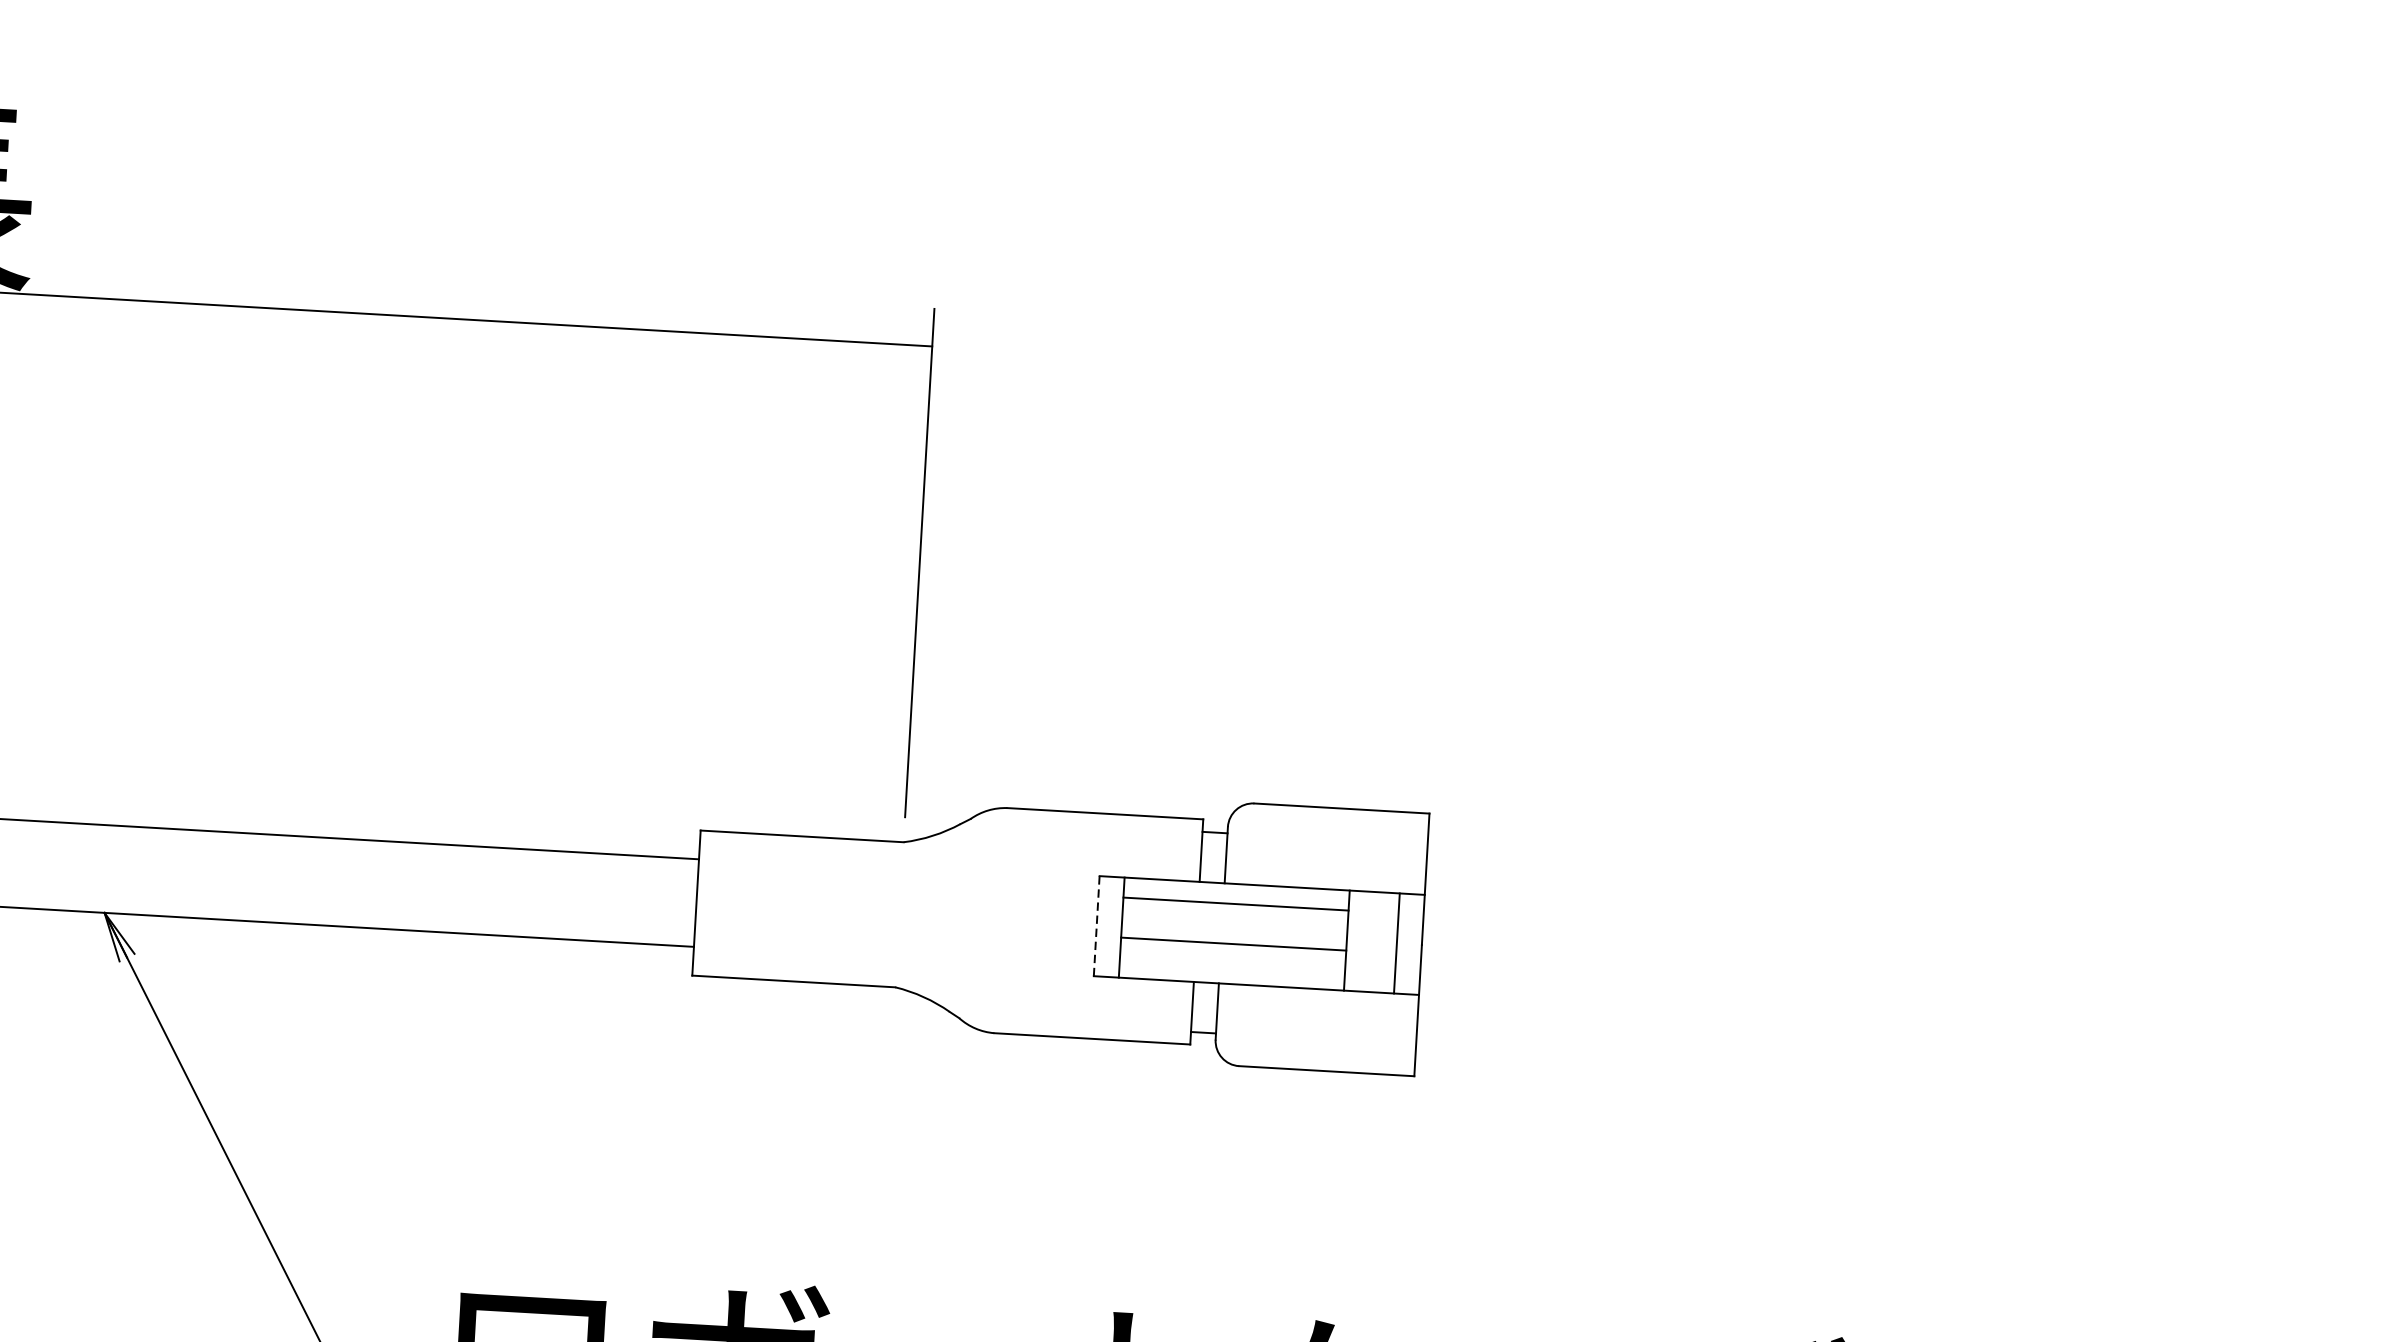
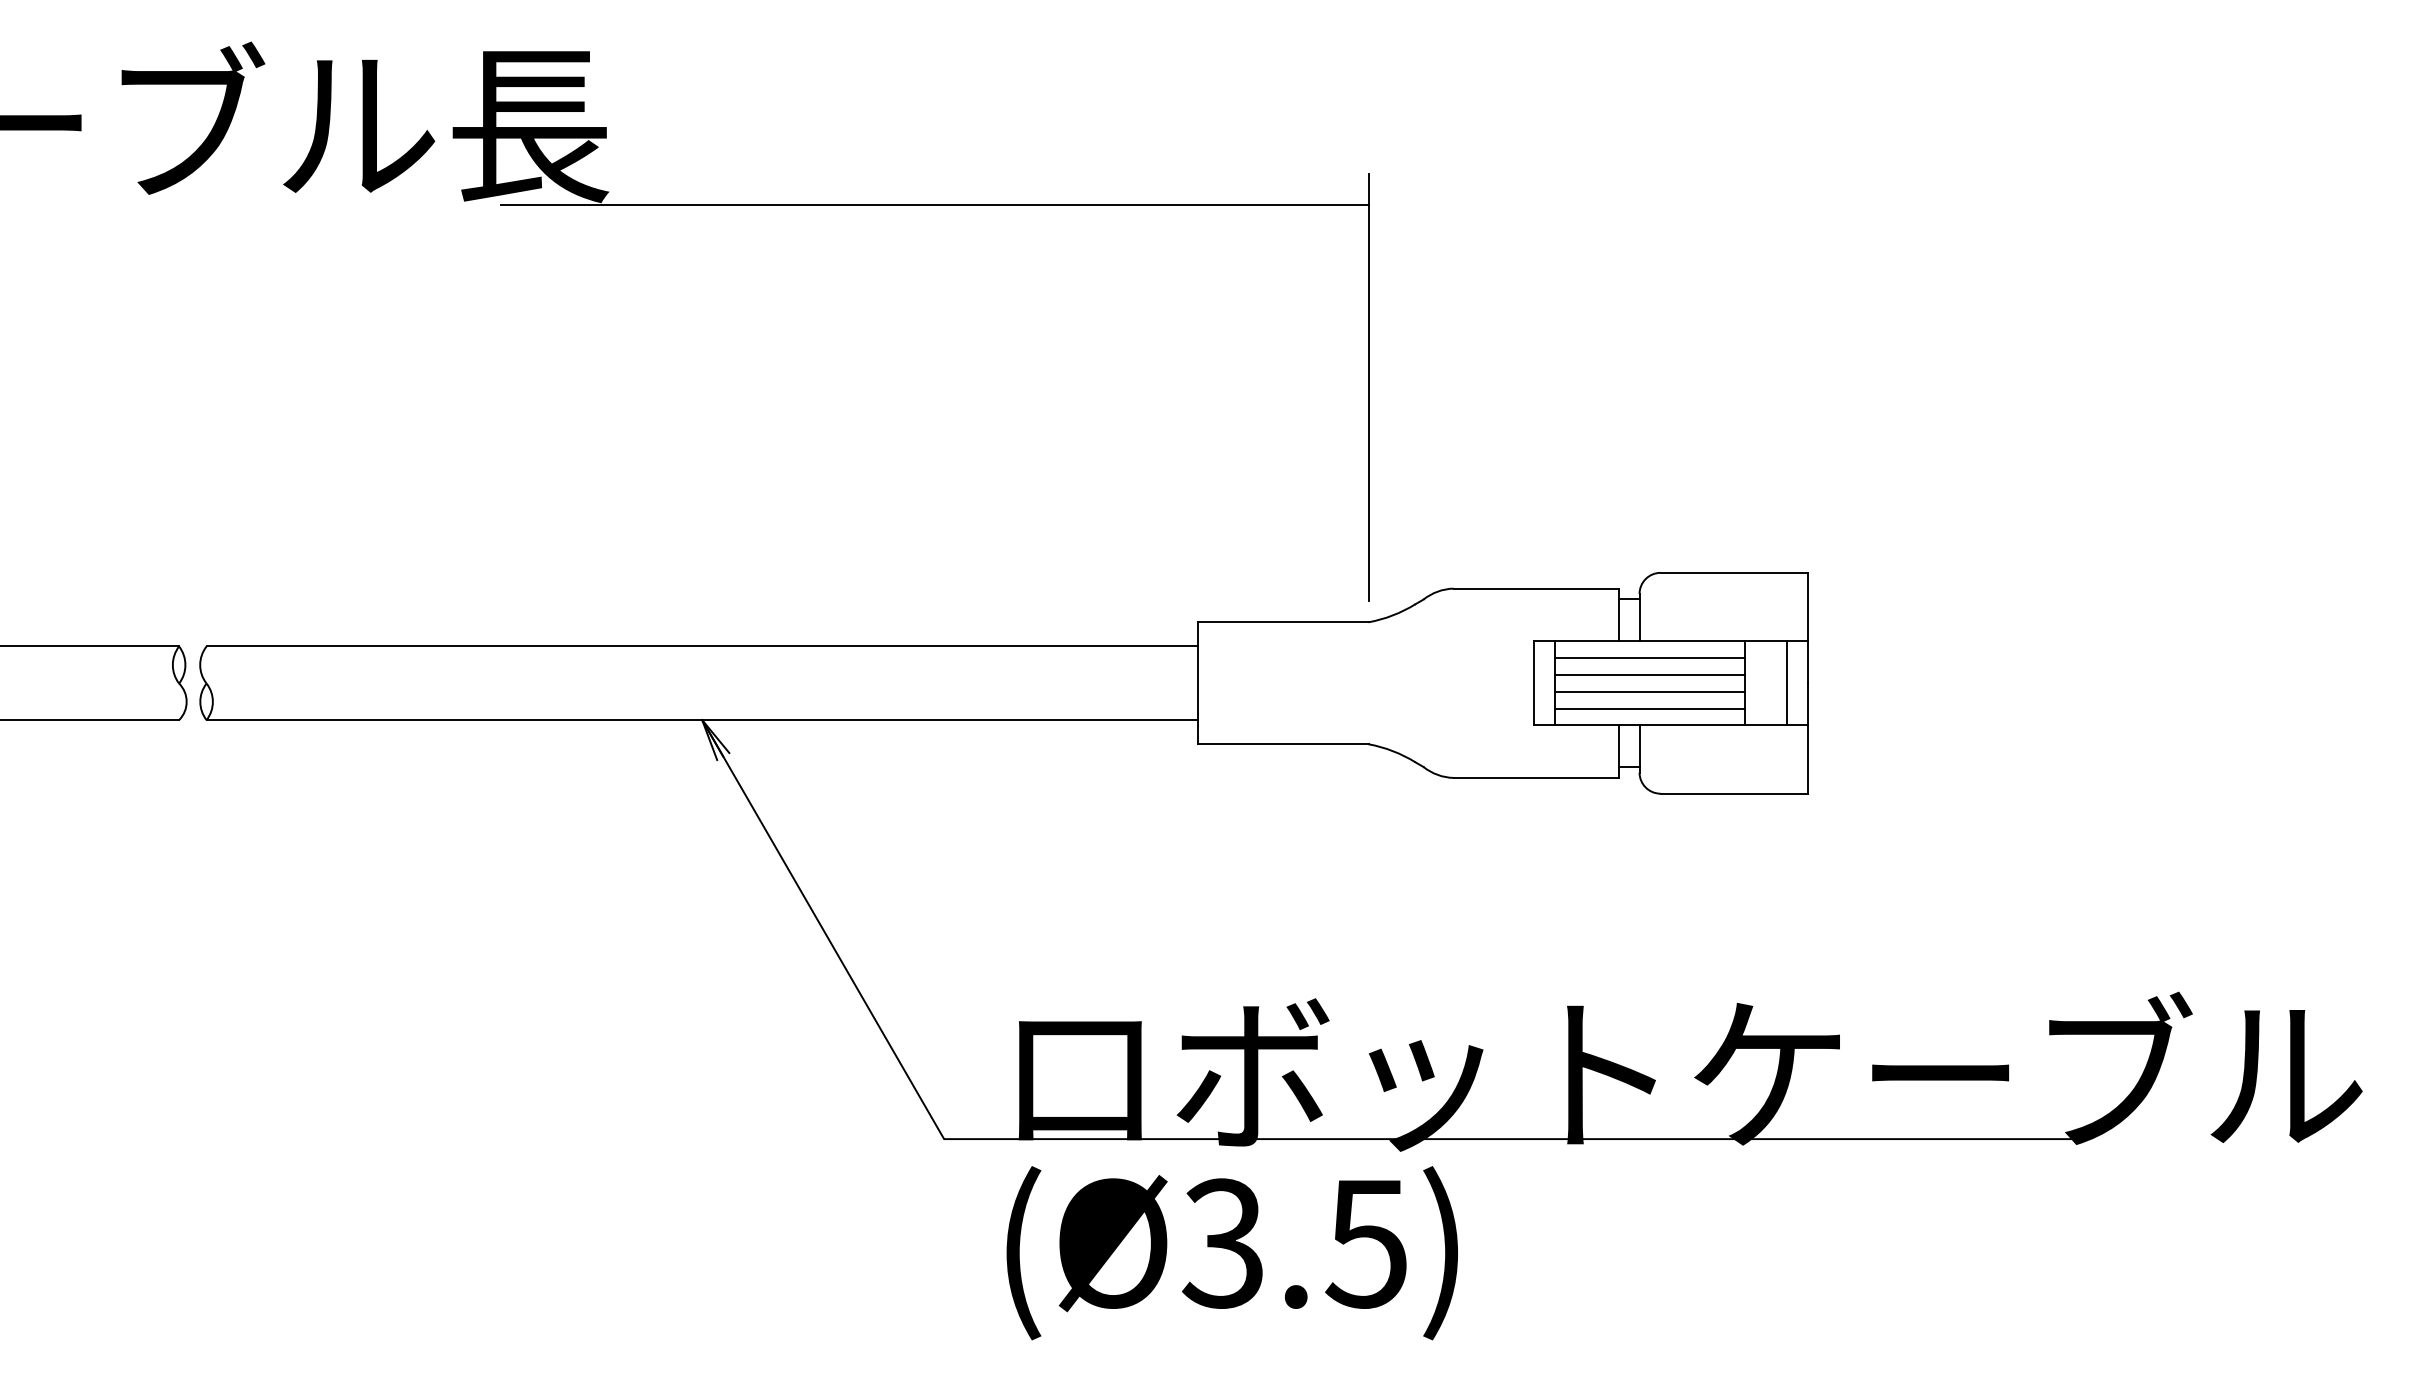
line: (1234, 923) -> (1649, 674), added
line: (1096, 925) -> (1534, 682), dashed -> solid
line: (1231, 964) -> (1649, 708), added

